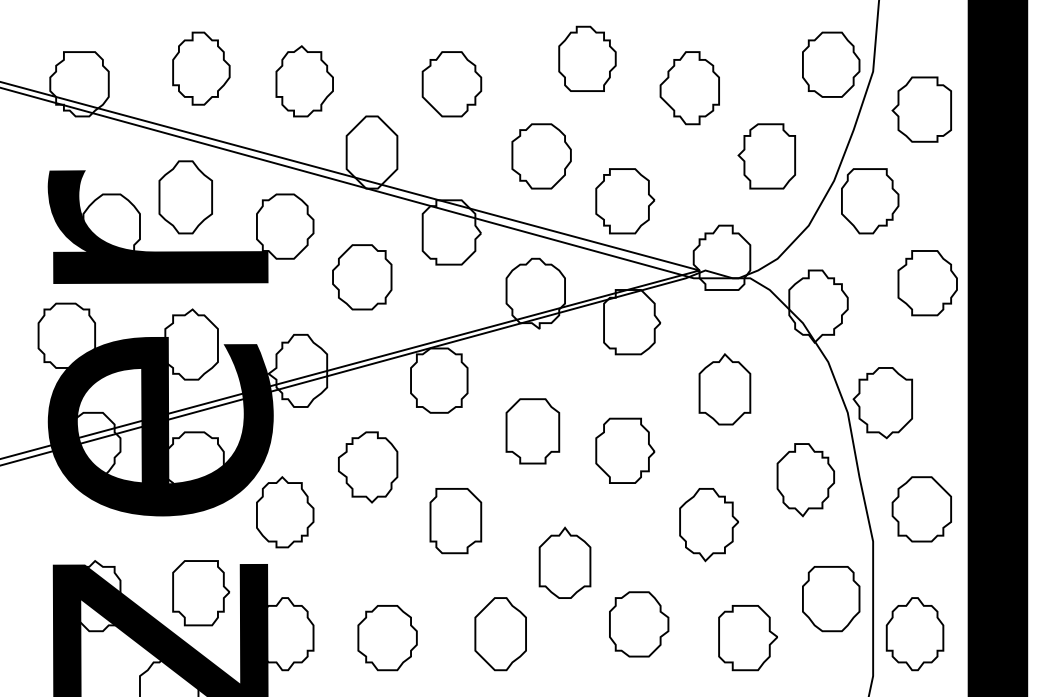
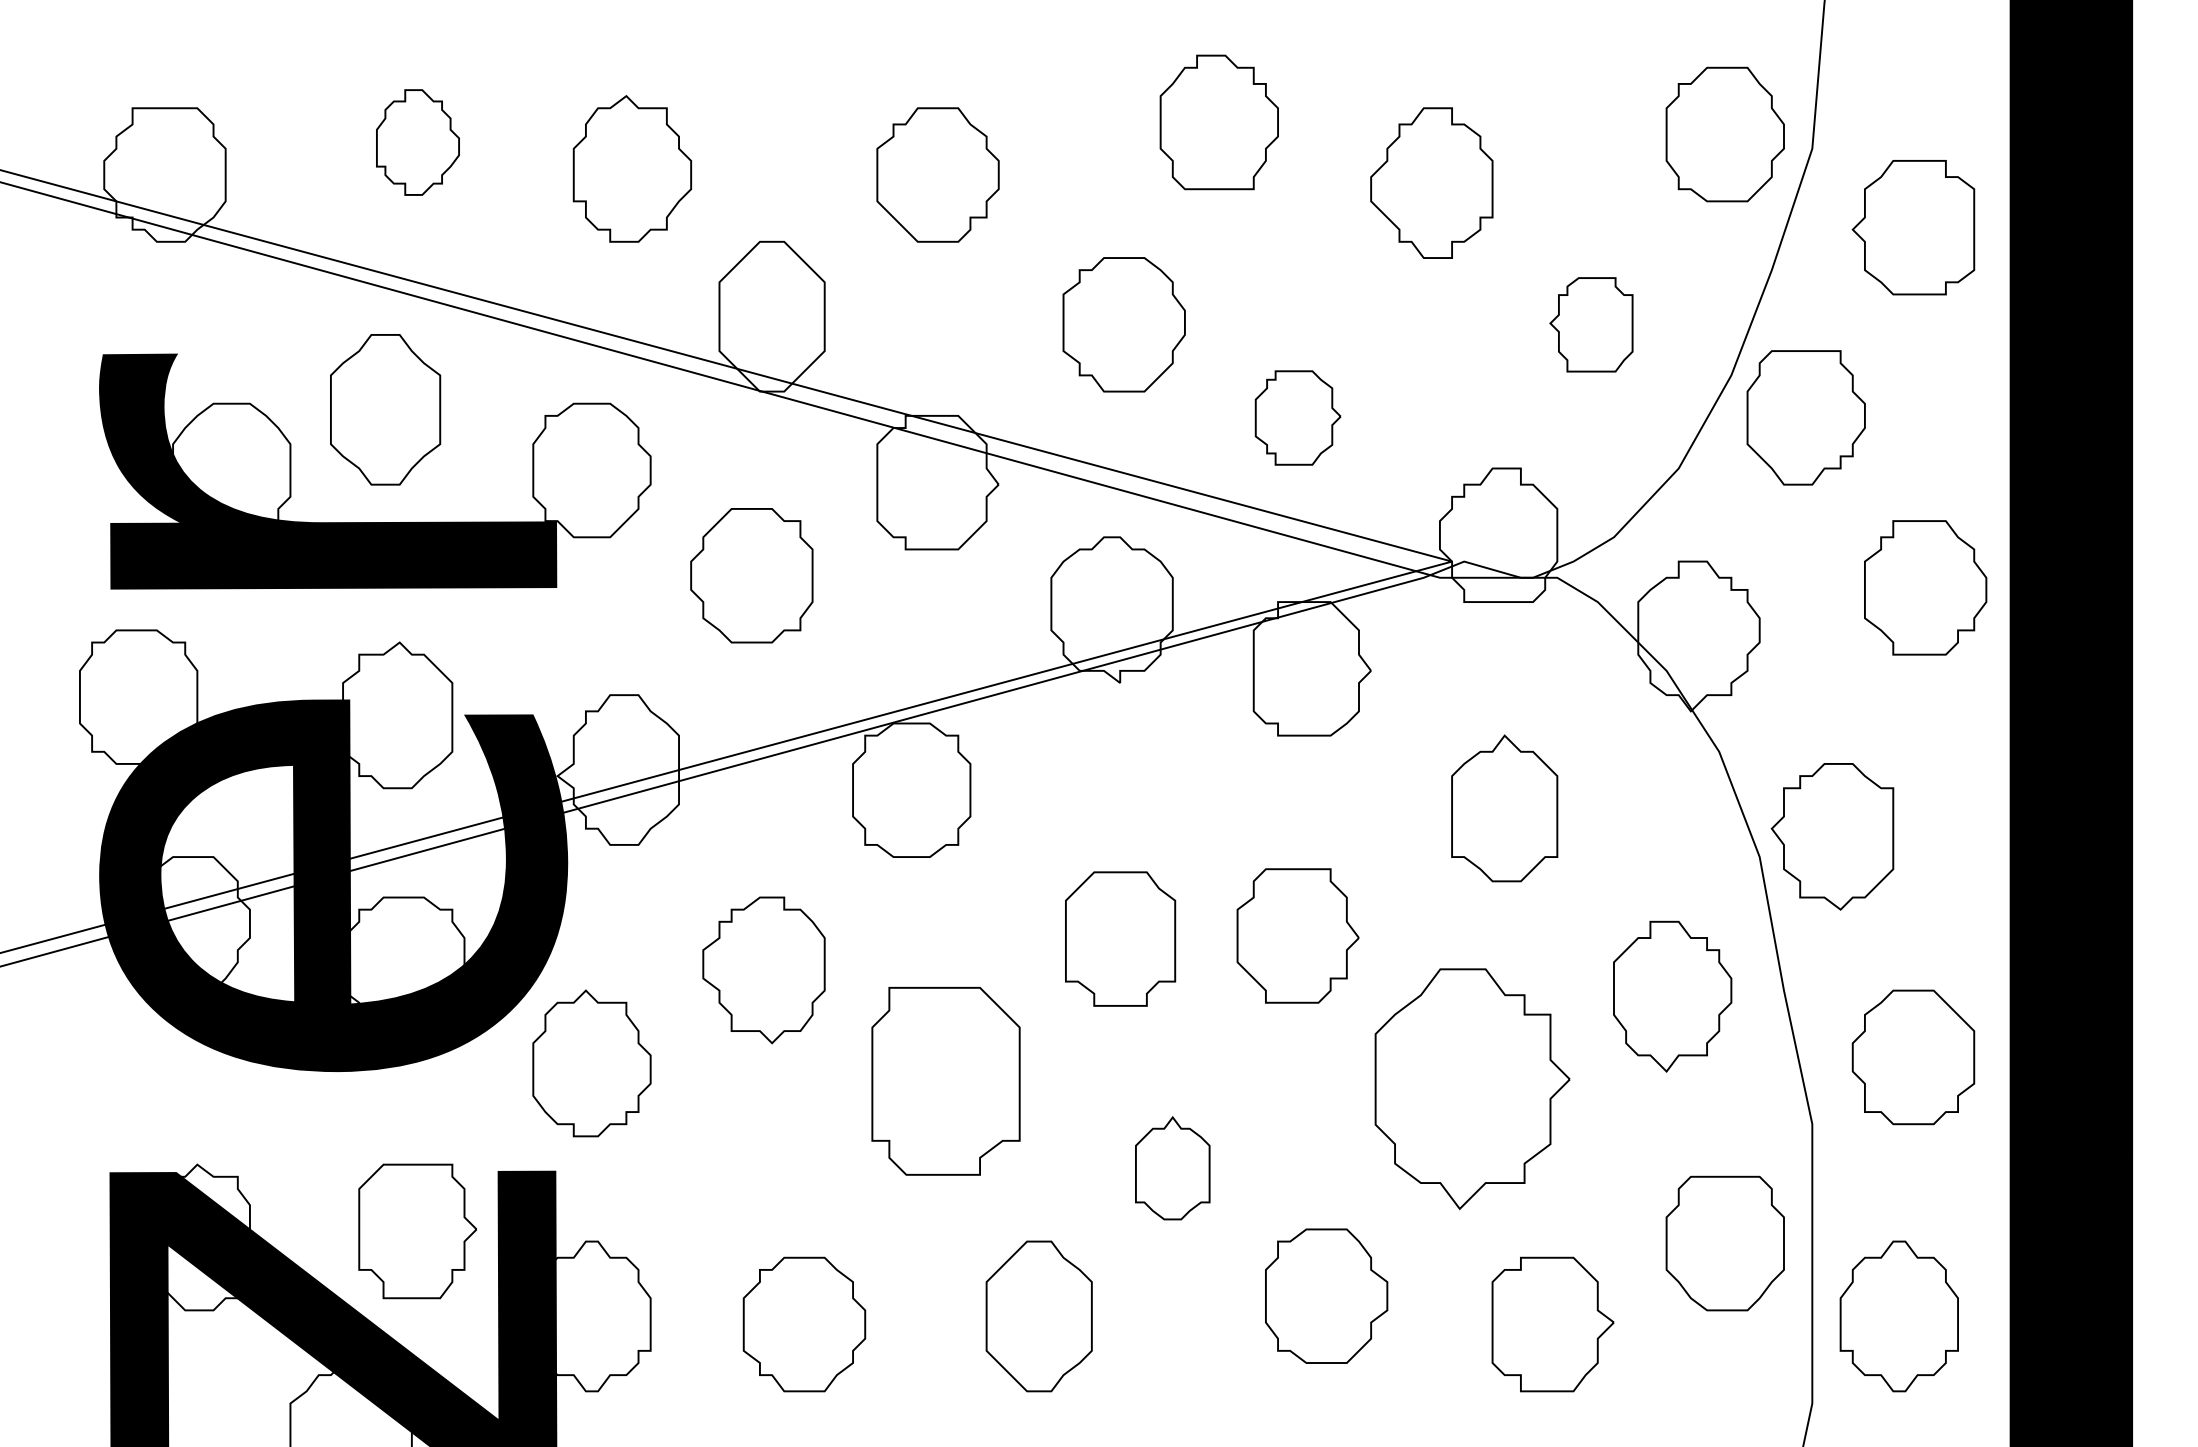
part: (201, 68) -> (418, 142), size x0.7
part: (766, 156) -> (1590, 324), size x0.7
part: (625, 201) -> (1298, 418), size x0.7
part: (532, 431) -> (1119, 939), moved
part: (455, 521) -> (945, 1082), size x1.4
part: (708, 525) -> (1470, 1090), size x1.6
part: (564, 562) -> (1171, 1167), size x0.7

